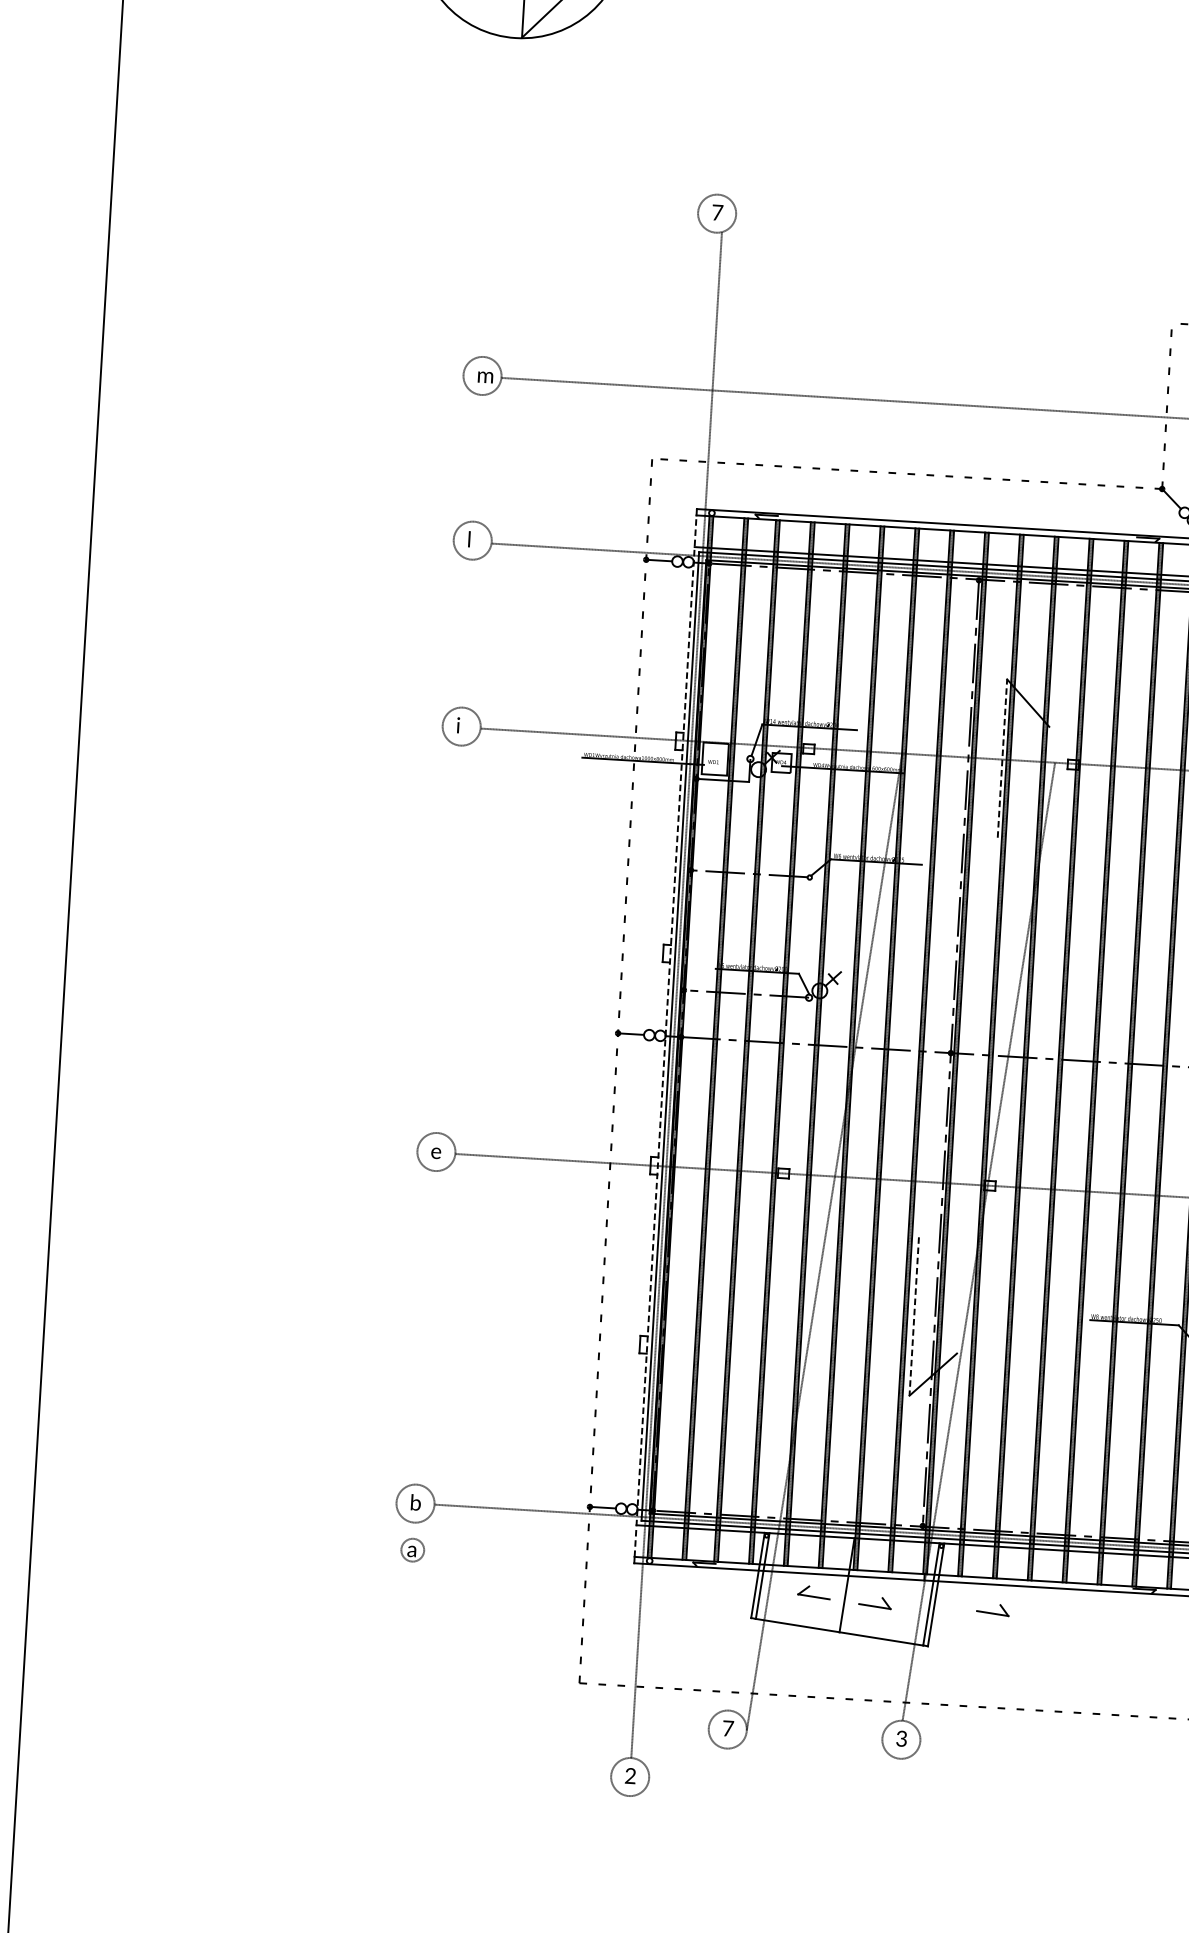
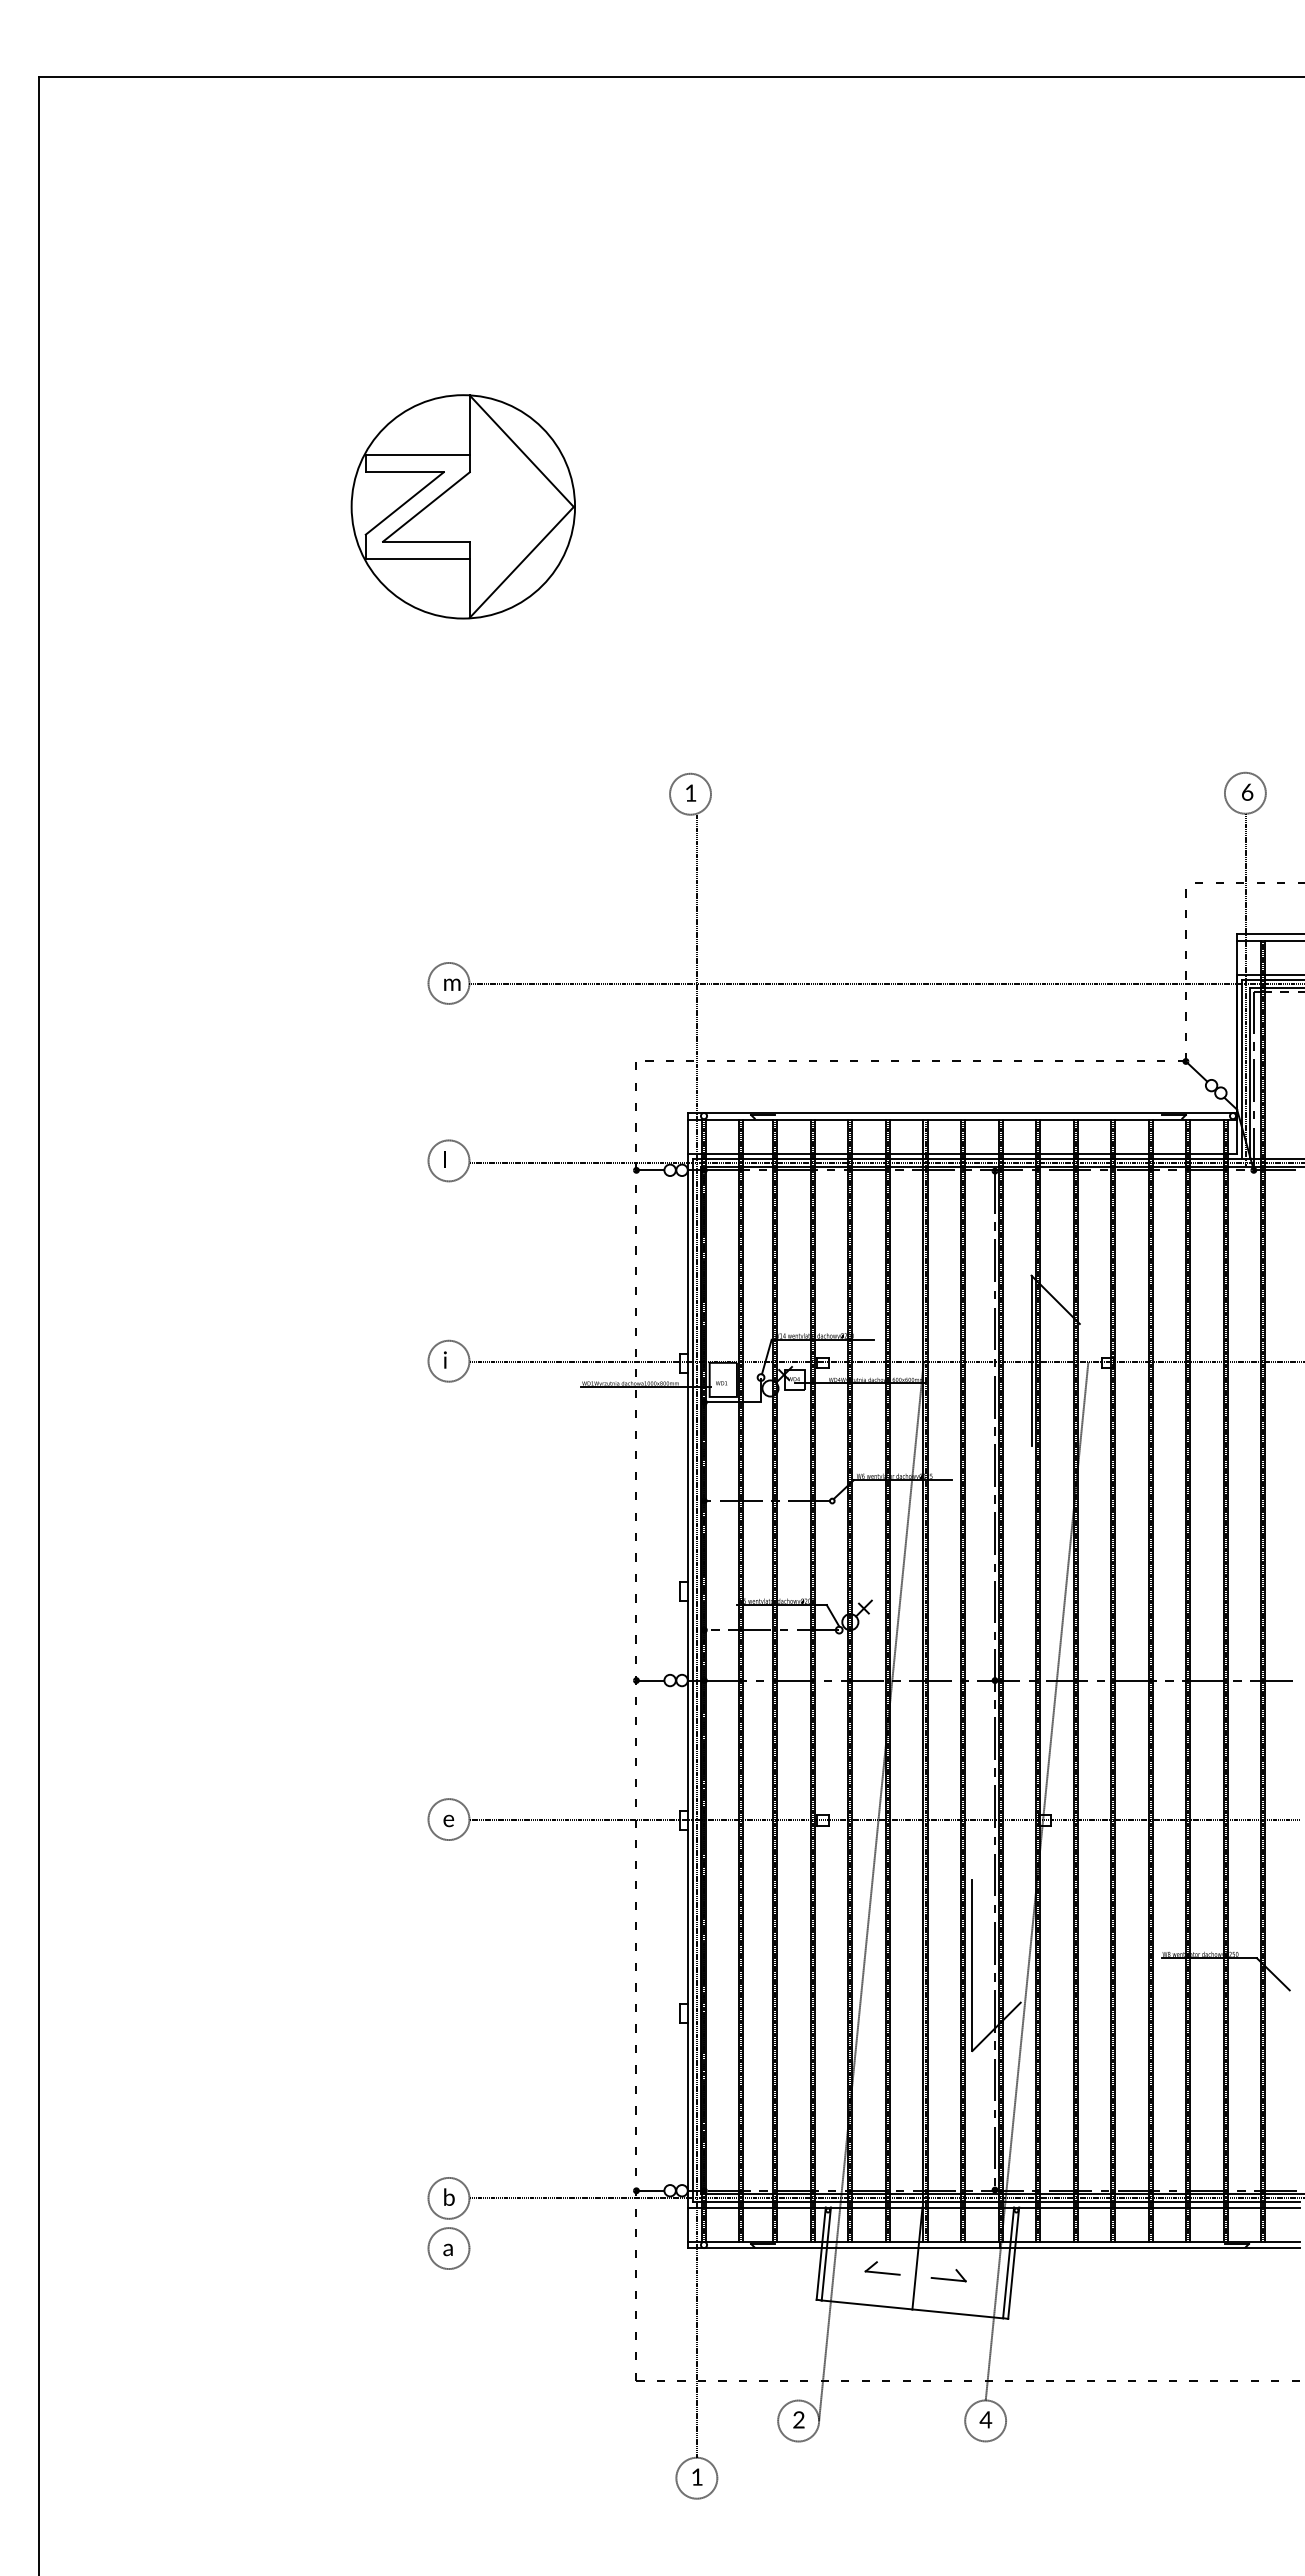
text: (717, 212) -> (690, 792), 7 -> 1
line: (1002, 758) -> (1031, 1360), dashed -> solid
line: (665, 1036) -> (687, 1680), dashed -> solid
line: (914, 1317) -> (972, 1966), dashed -> solid
circle: (412, 1550) -> (448, 2248), size x1.67
part: (992, 1609) -> (1075, 2275), removed
text: (727, 1728) -> (798, 2419), 7 -> 2
text: (901, 1738) -> (985, 2419), 3 -> 4
text: (629, 1775) -> (696, 2476), 2 -> 1

